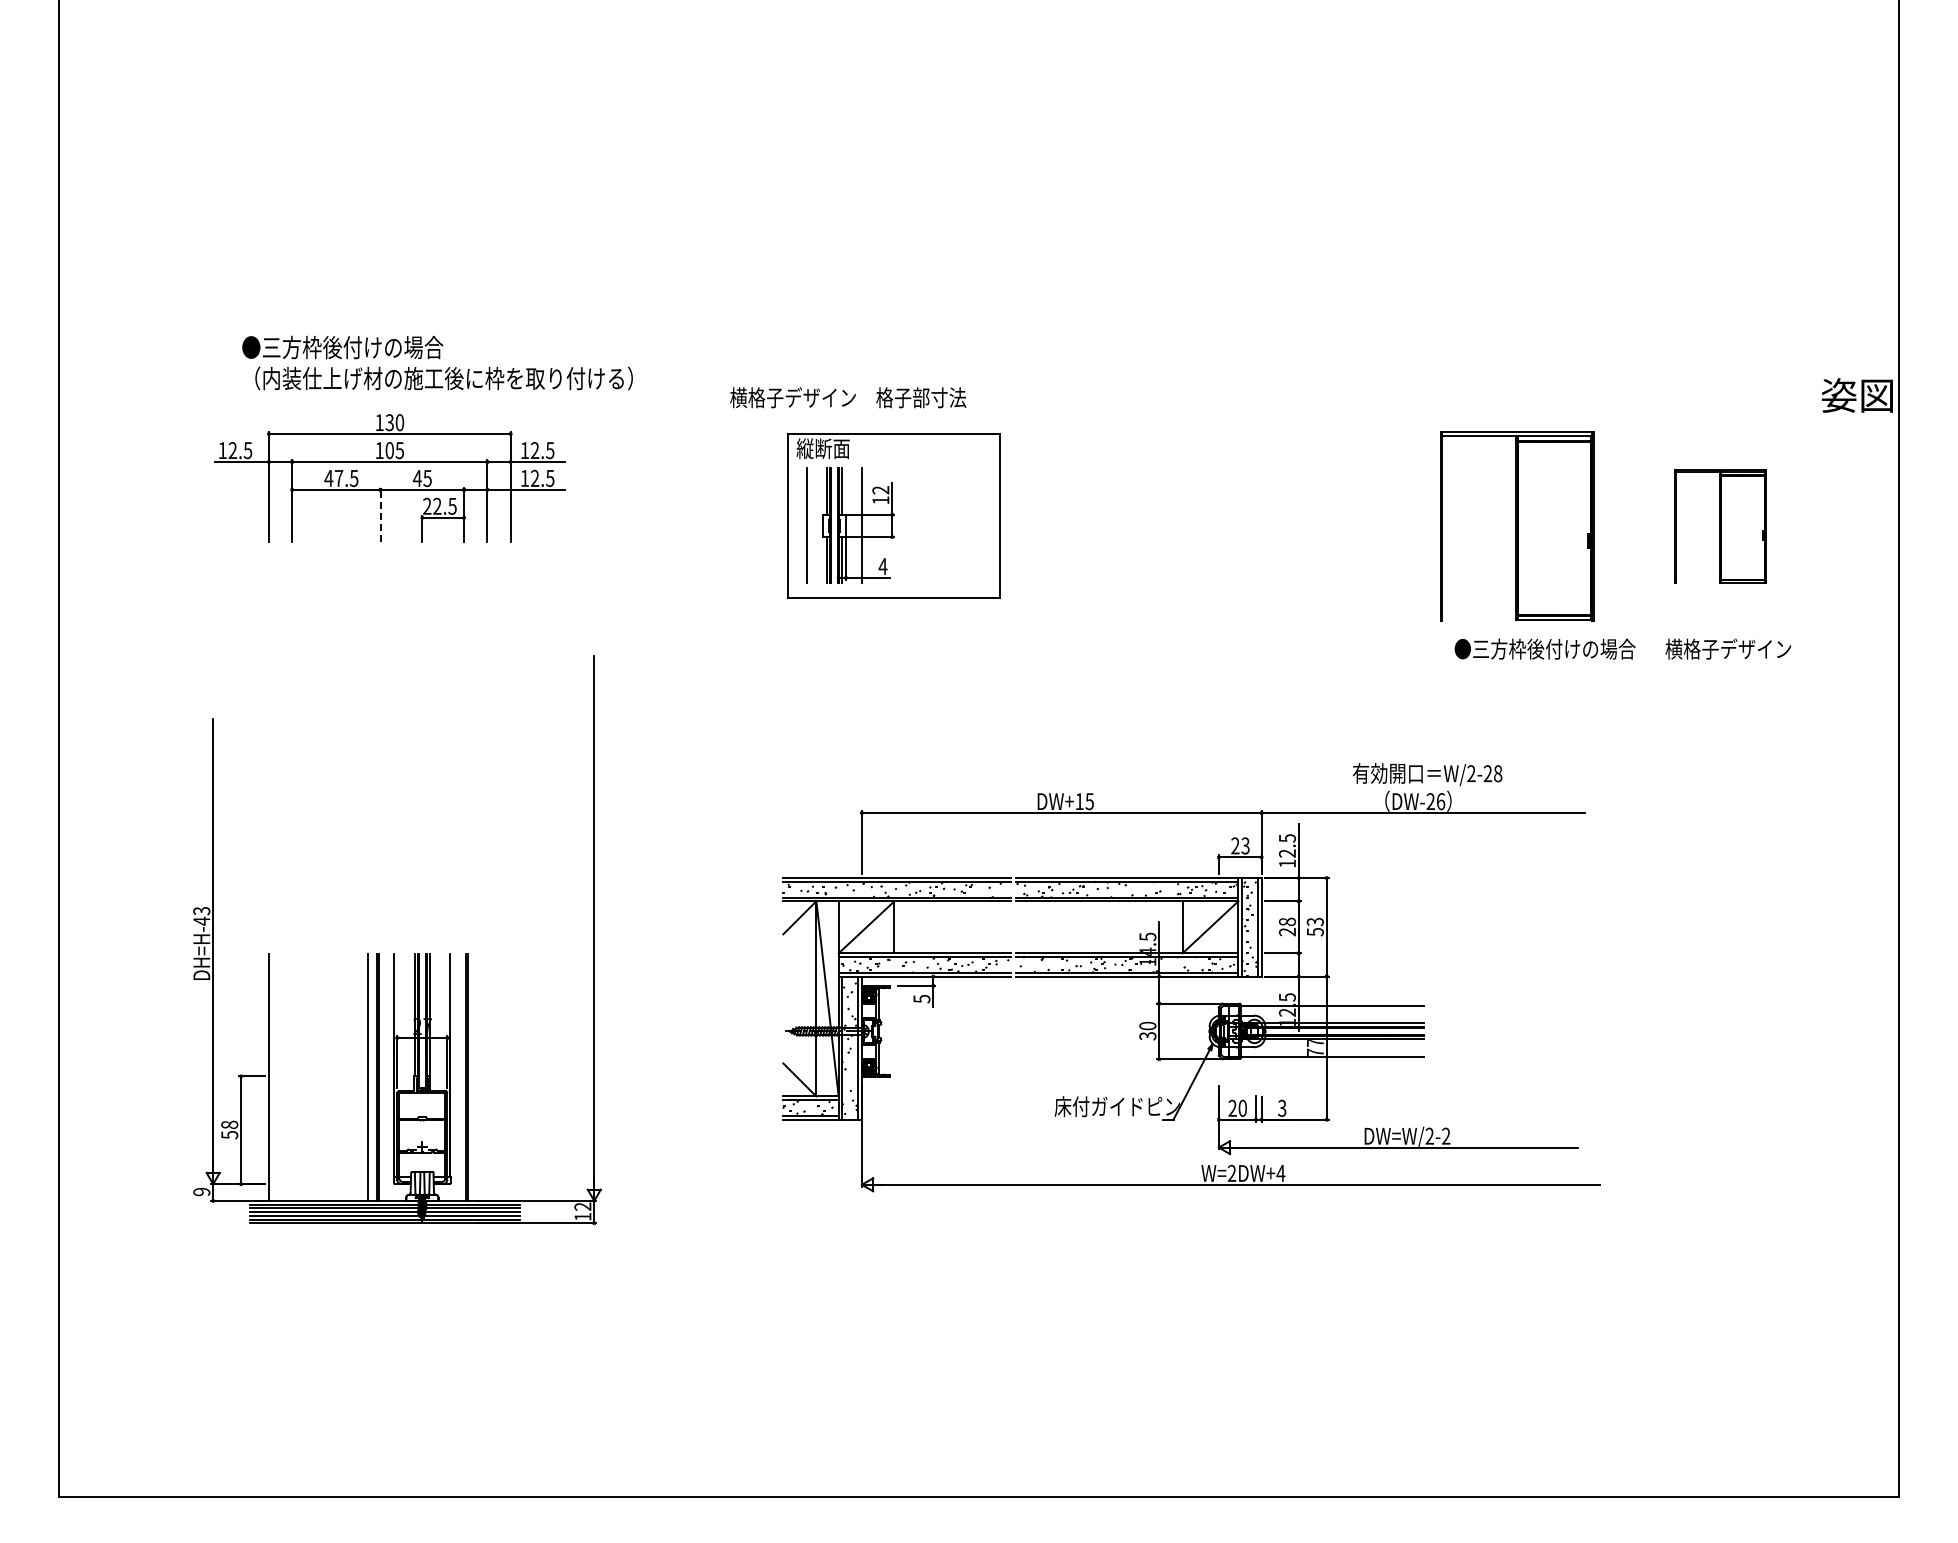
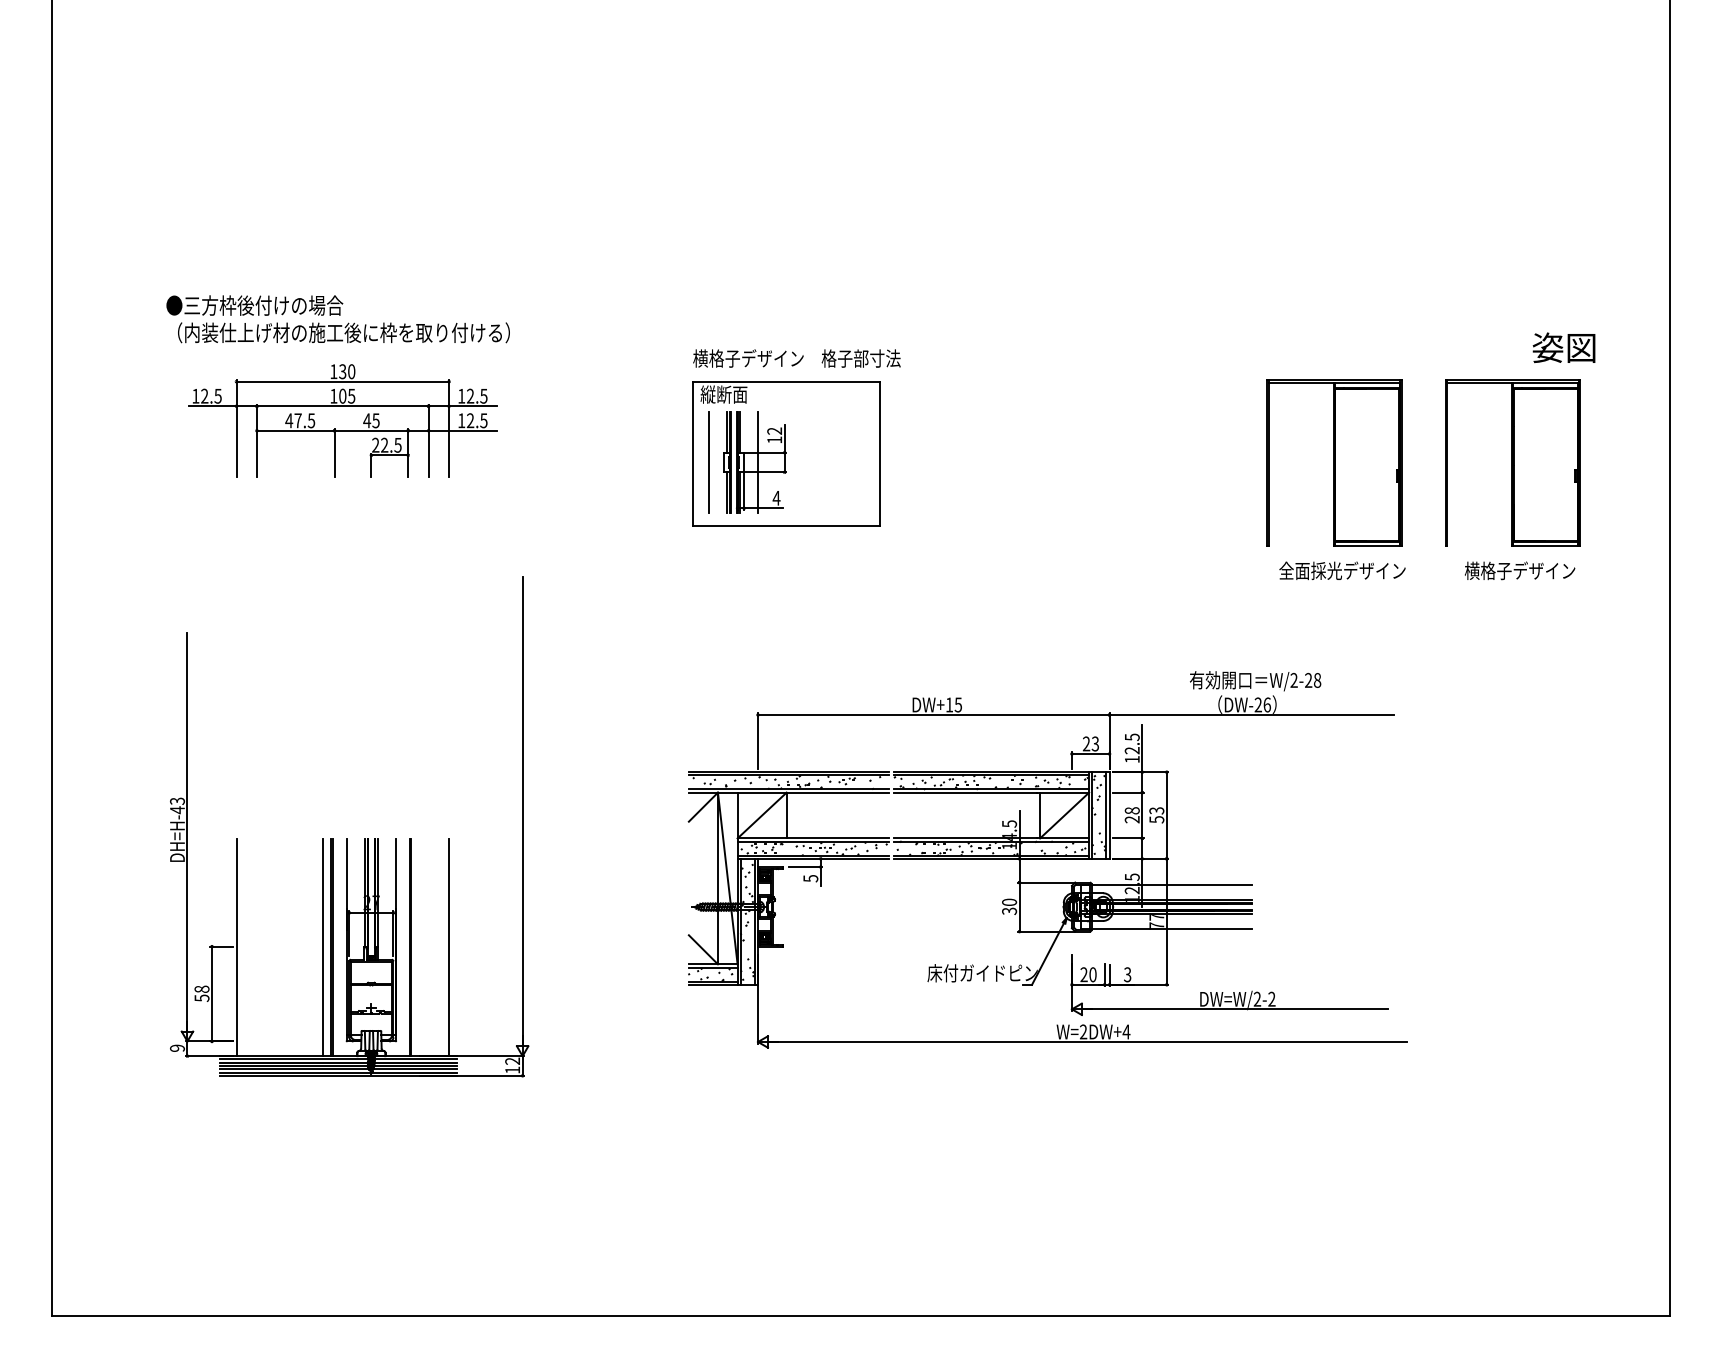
text: (437, 362) -> (338, 318), moved
text: (1857, 395) -> (1564, 347), moved
text: (848, 397) -> (797, 358), moved
line: (380, 514) -> (334, 452), dashed -> solid
part: (1720, 526) -> (1513, 463), size x1.67
text: (1544, 648) -> (1358, 570), ●三方枠後付けの場合 -> 全面採光デザイン
line: (510, 1076) -> (448, 946), added

